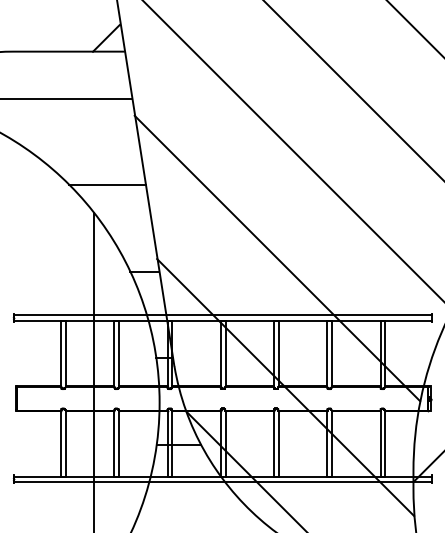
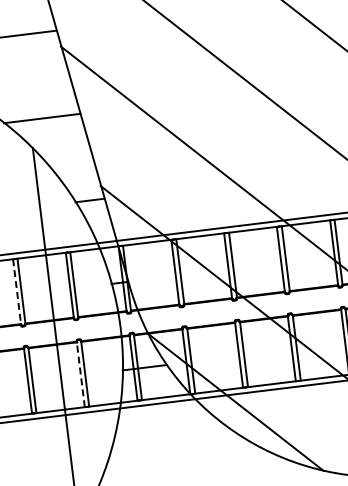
line: (61, 353) -> (17, 291), solid -> dashed
line: (114, 443) -> (80, 374), solid -> dashed

